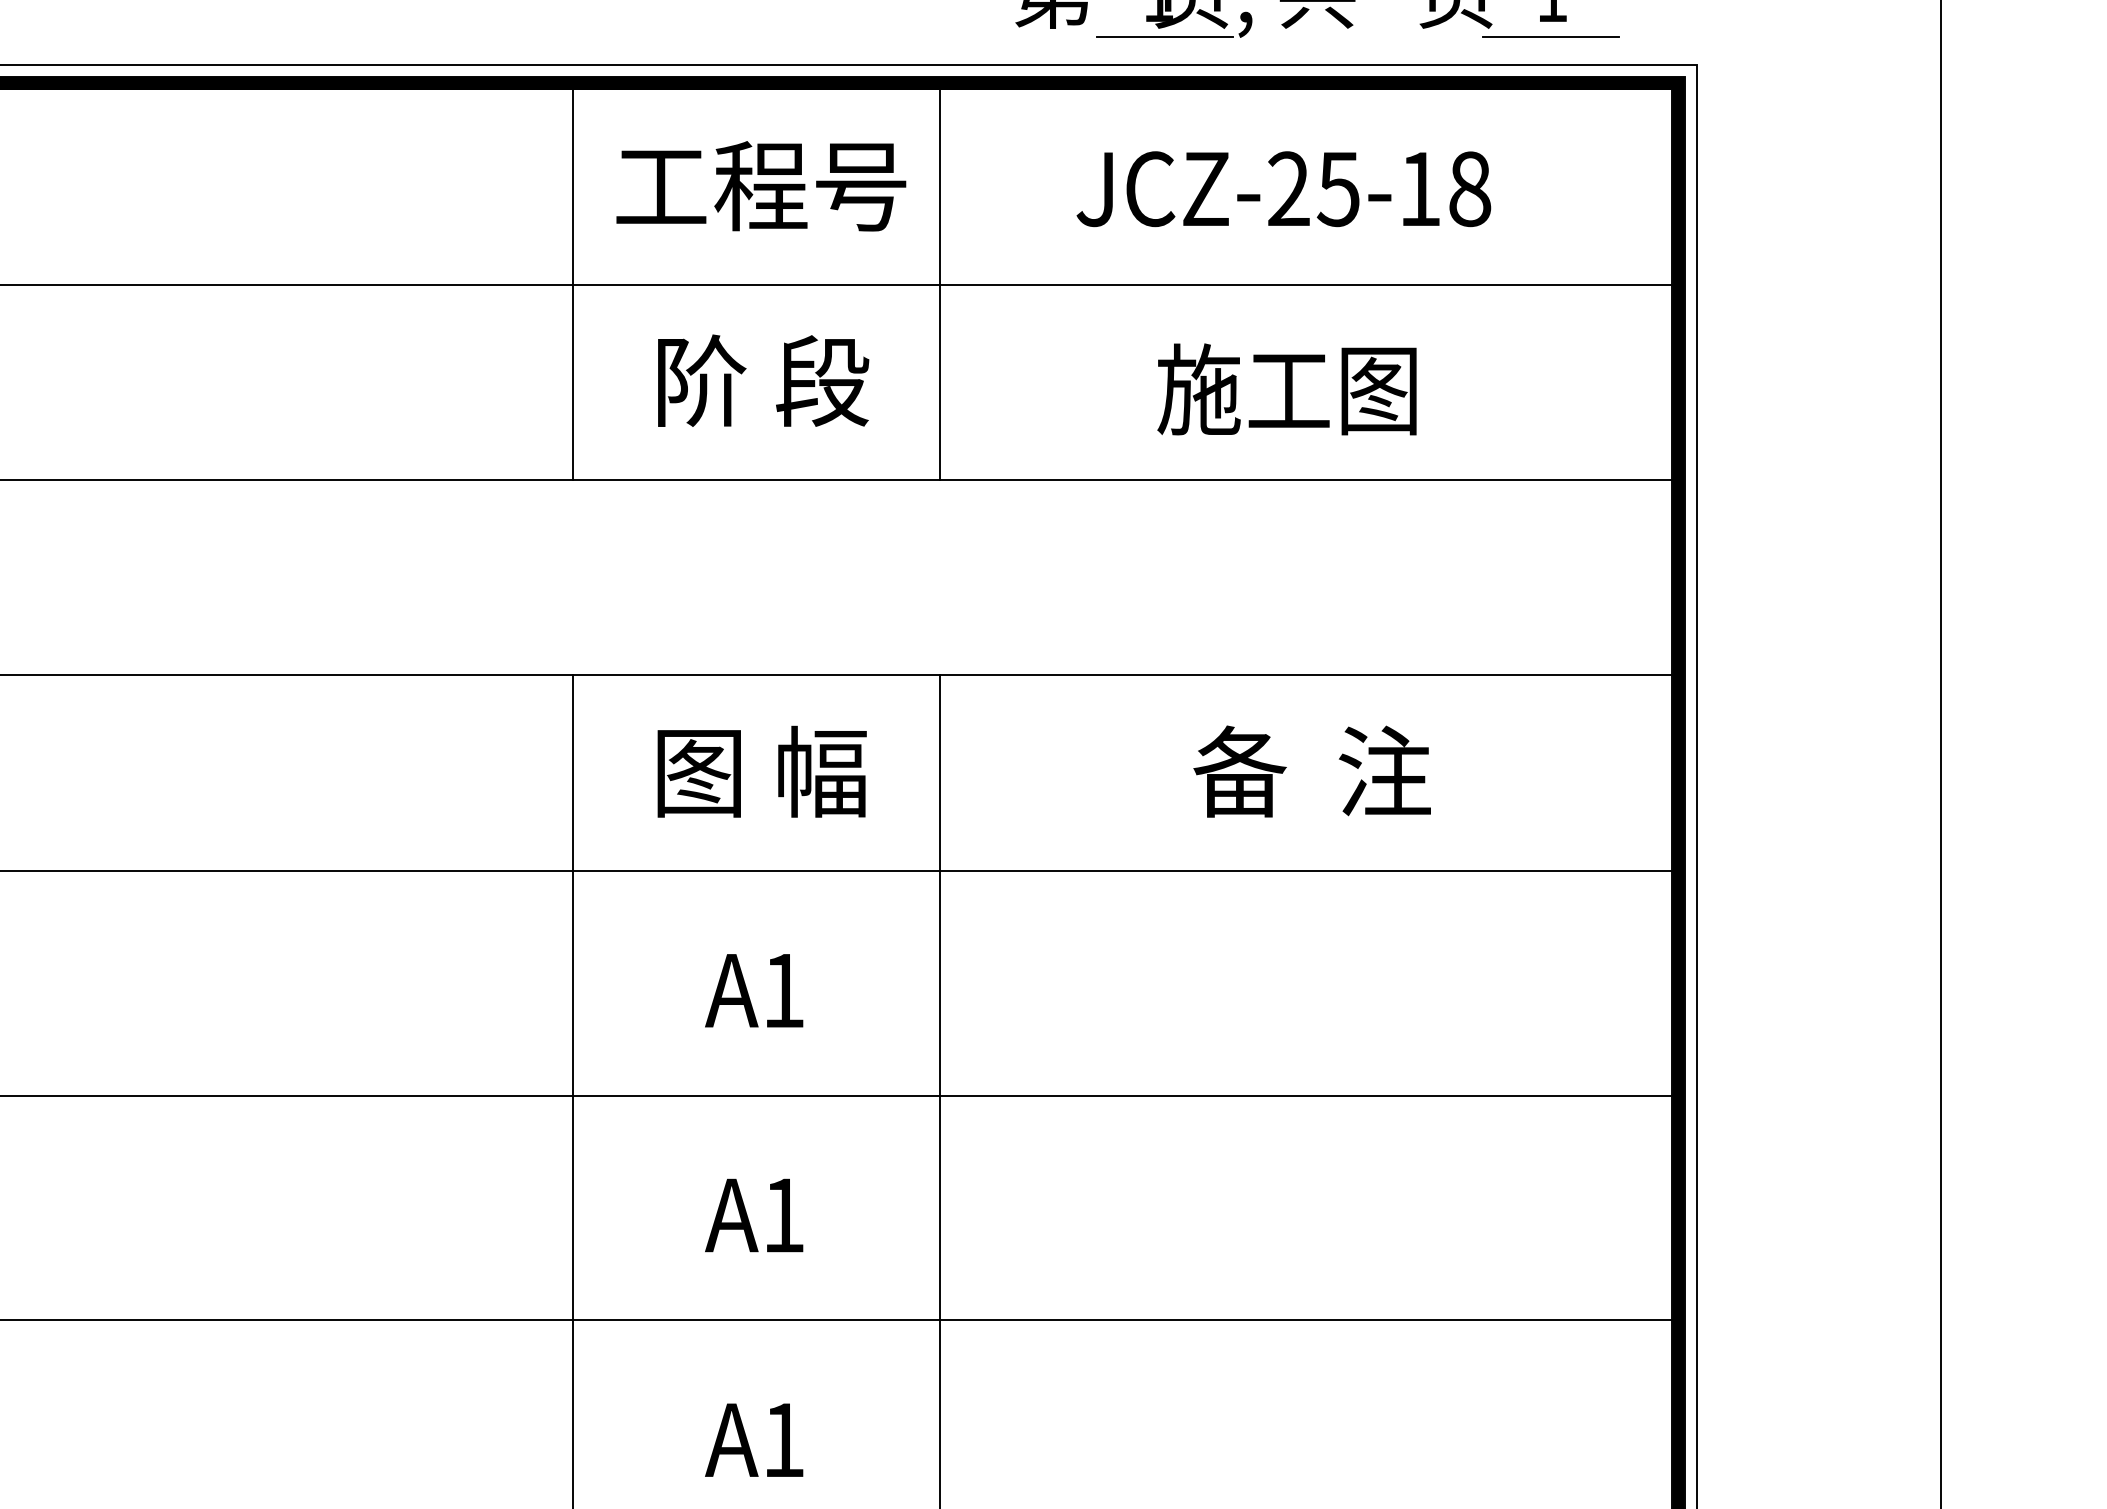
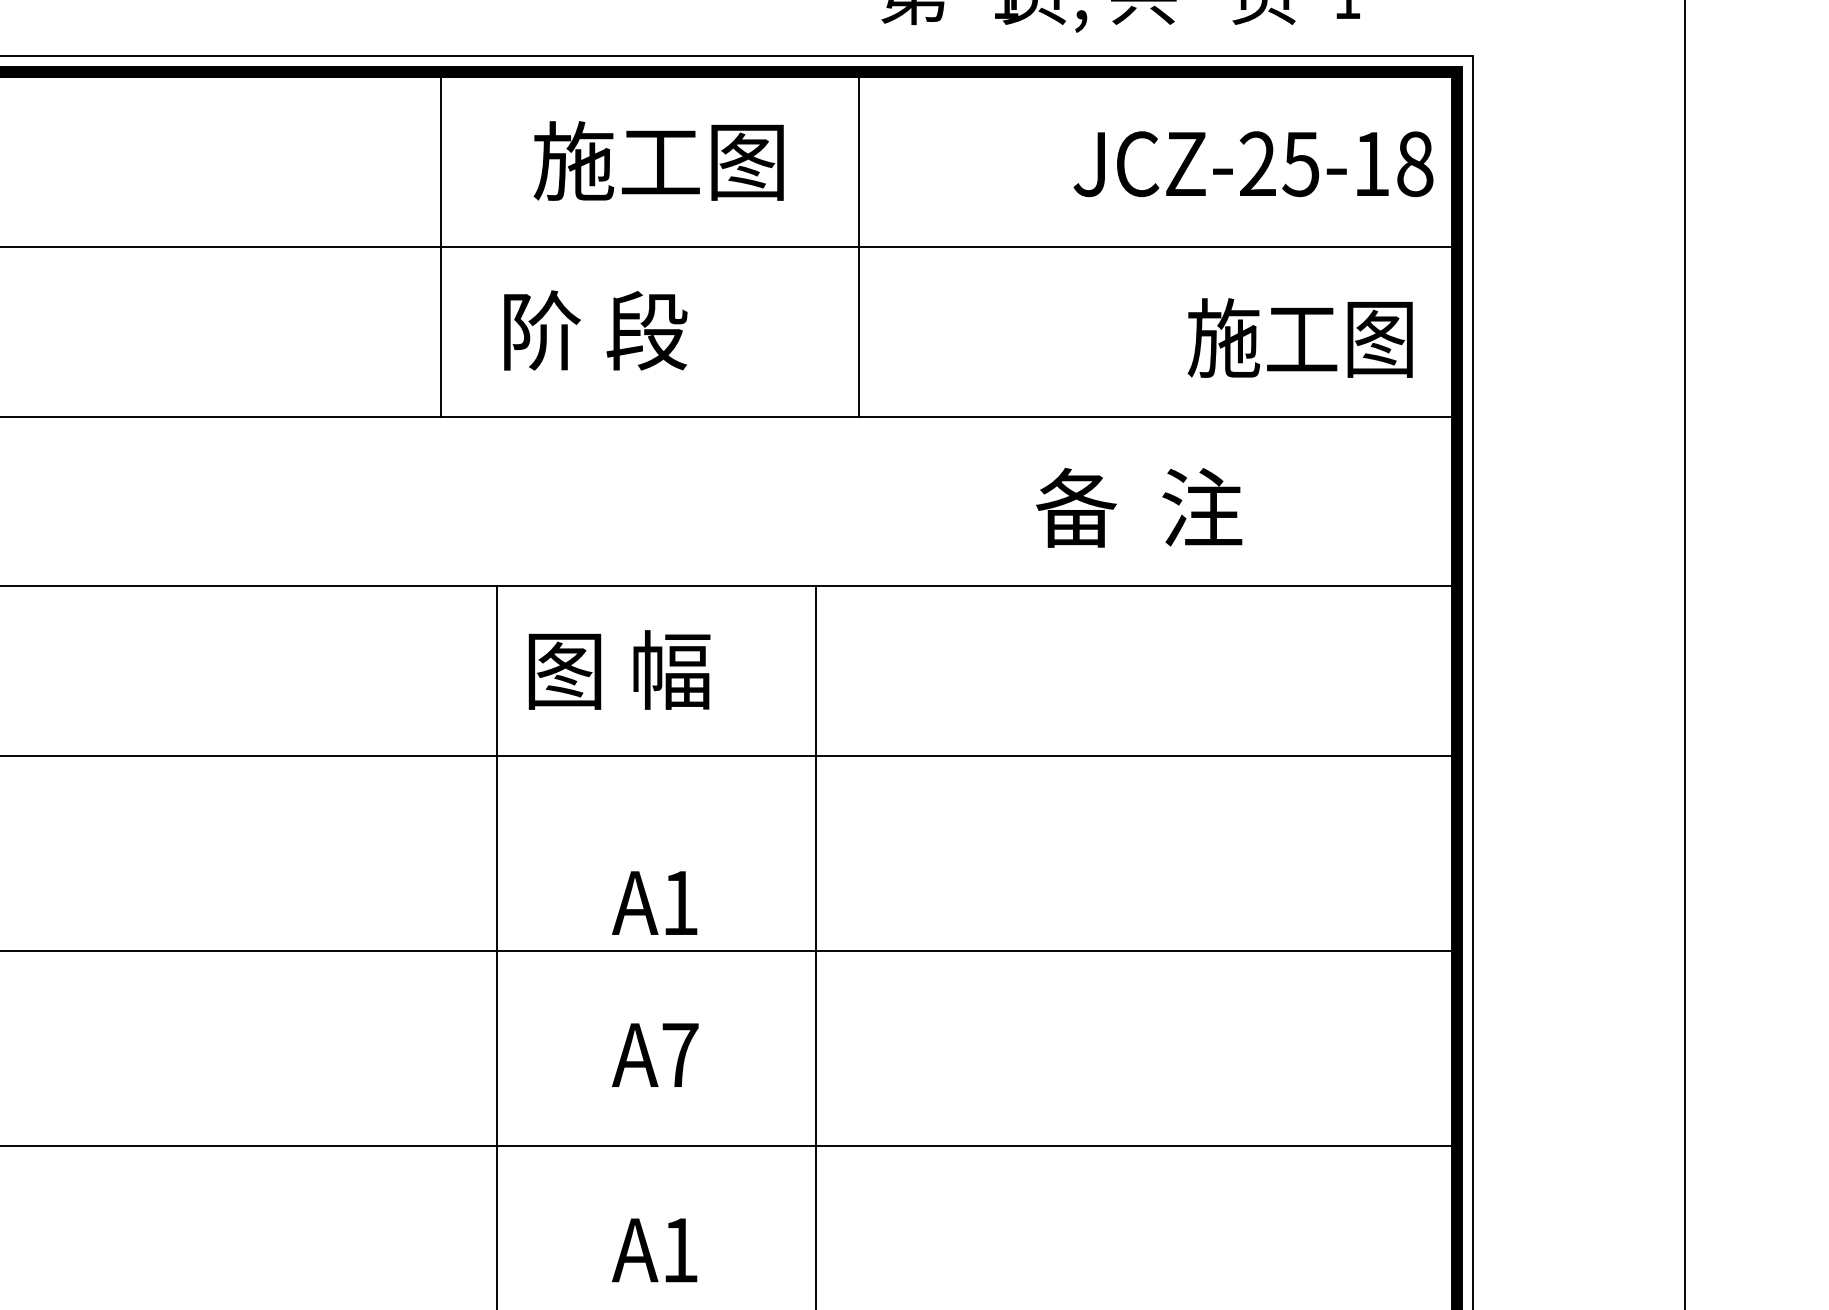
line: (1165, 37) -> (1011, 32), removed
line: (1551, 37) -> (1346, 32), removed
text: (759, 184) -> (659, 160), 工程号 -> 施工图
text: (1283, 189) -> (1253, 164), moved
line: (573, 283) -> (441, 246), moved
line: (939, 283) -> (858, 246), moved
text: (763, 380) -> (595, 330), moved
text: (1286, 388) -> (1299, 337), moved
text: (762, 771) -> (619, 669), moved
text: (1312, 771) -> (1139, 507), moved
text: (754, 990) -> (654, 902), moved
text: (783, 1214) -> (680, 1054), A1 -> A7

